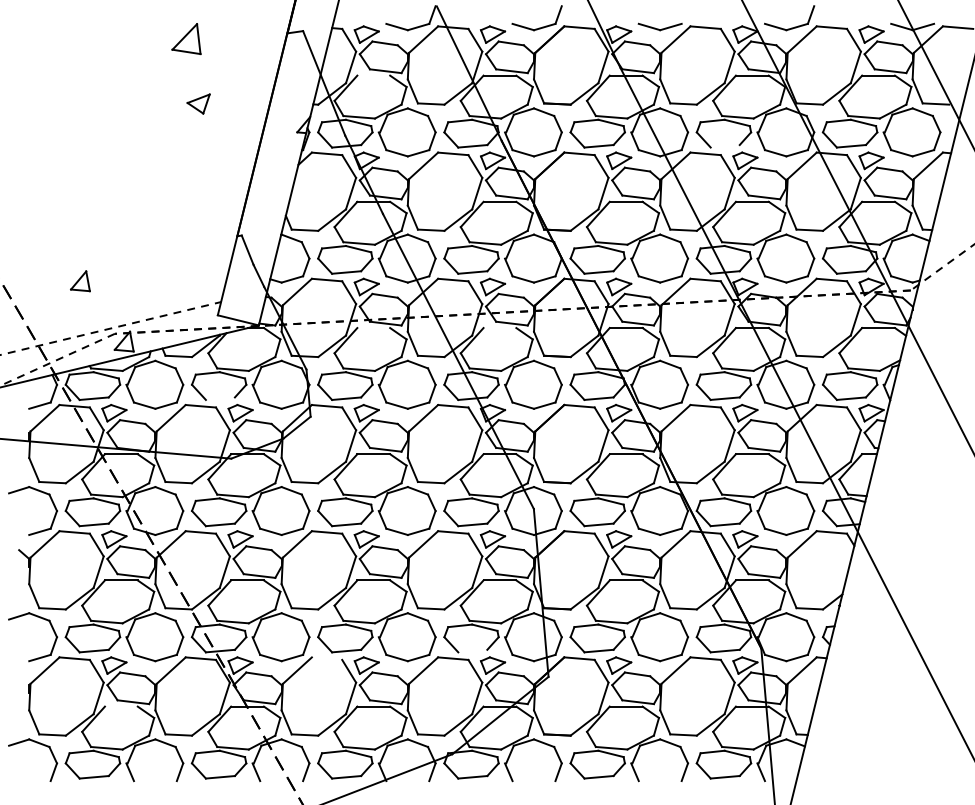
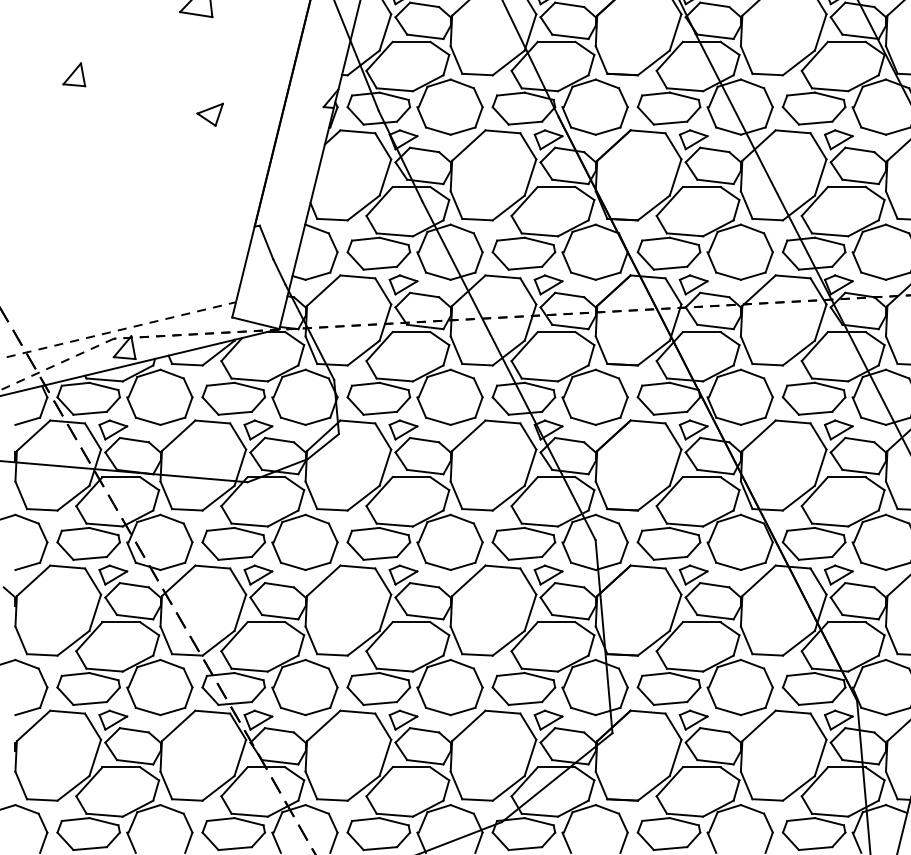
line: (373, 75) -> (411, 41), added
part: (198, 103) -> (210, 114), moved
line: (724, 146) -> (814, 123), added
part: (80, 281) -> (74, 75), moved
line: (373, 328) -> (411, 332), added
line: (499, 328) -> (556, 332), added
line: (219, 398) -> (234, 413), added
line: (472, 650) -> (525, 702), added
line: (326, 658) -> (357, 712), added
line: (120, 706) -> (120, 767), added

